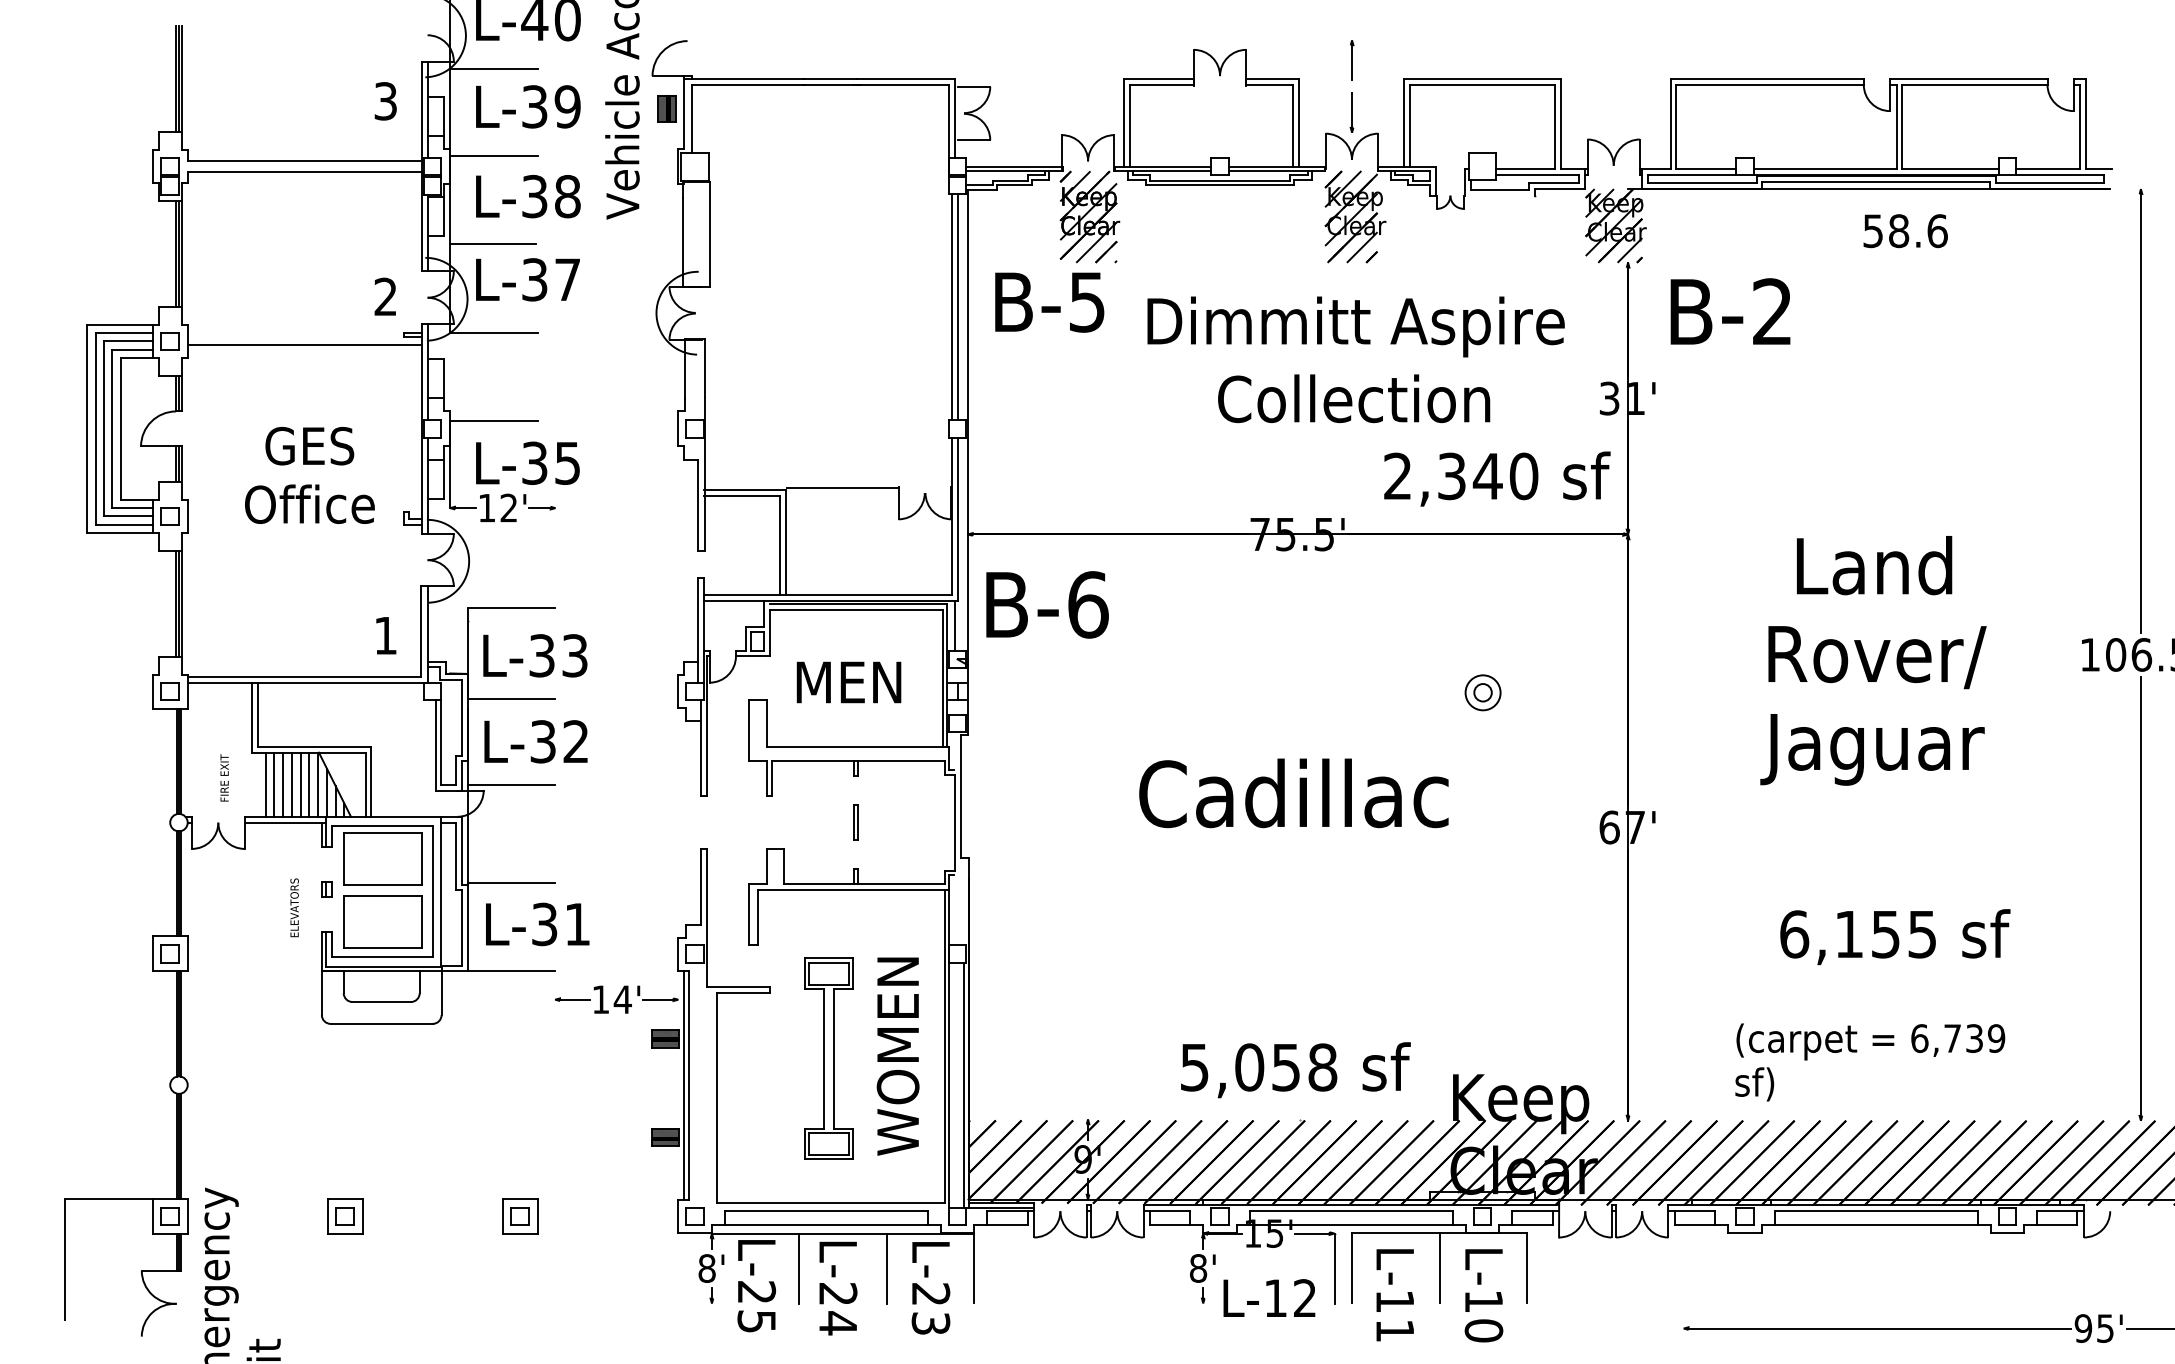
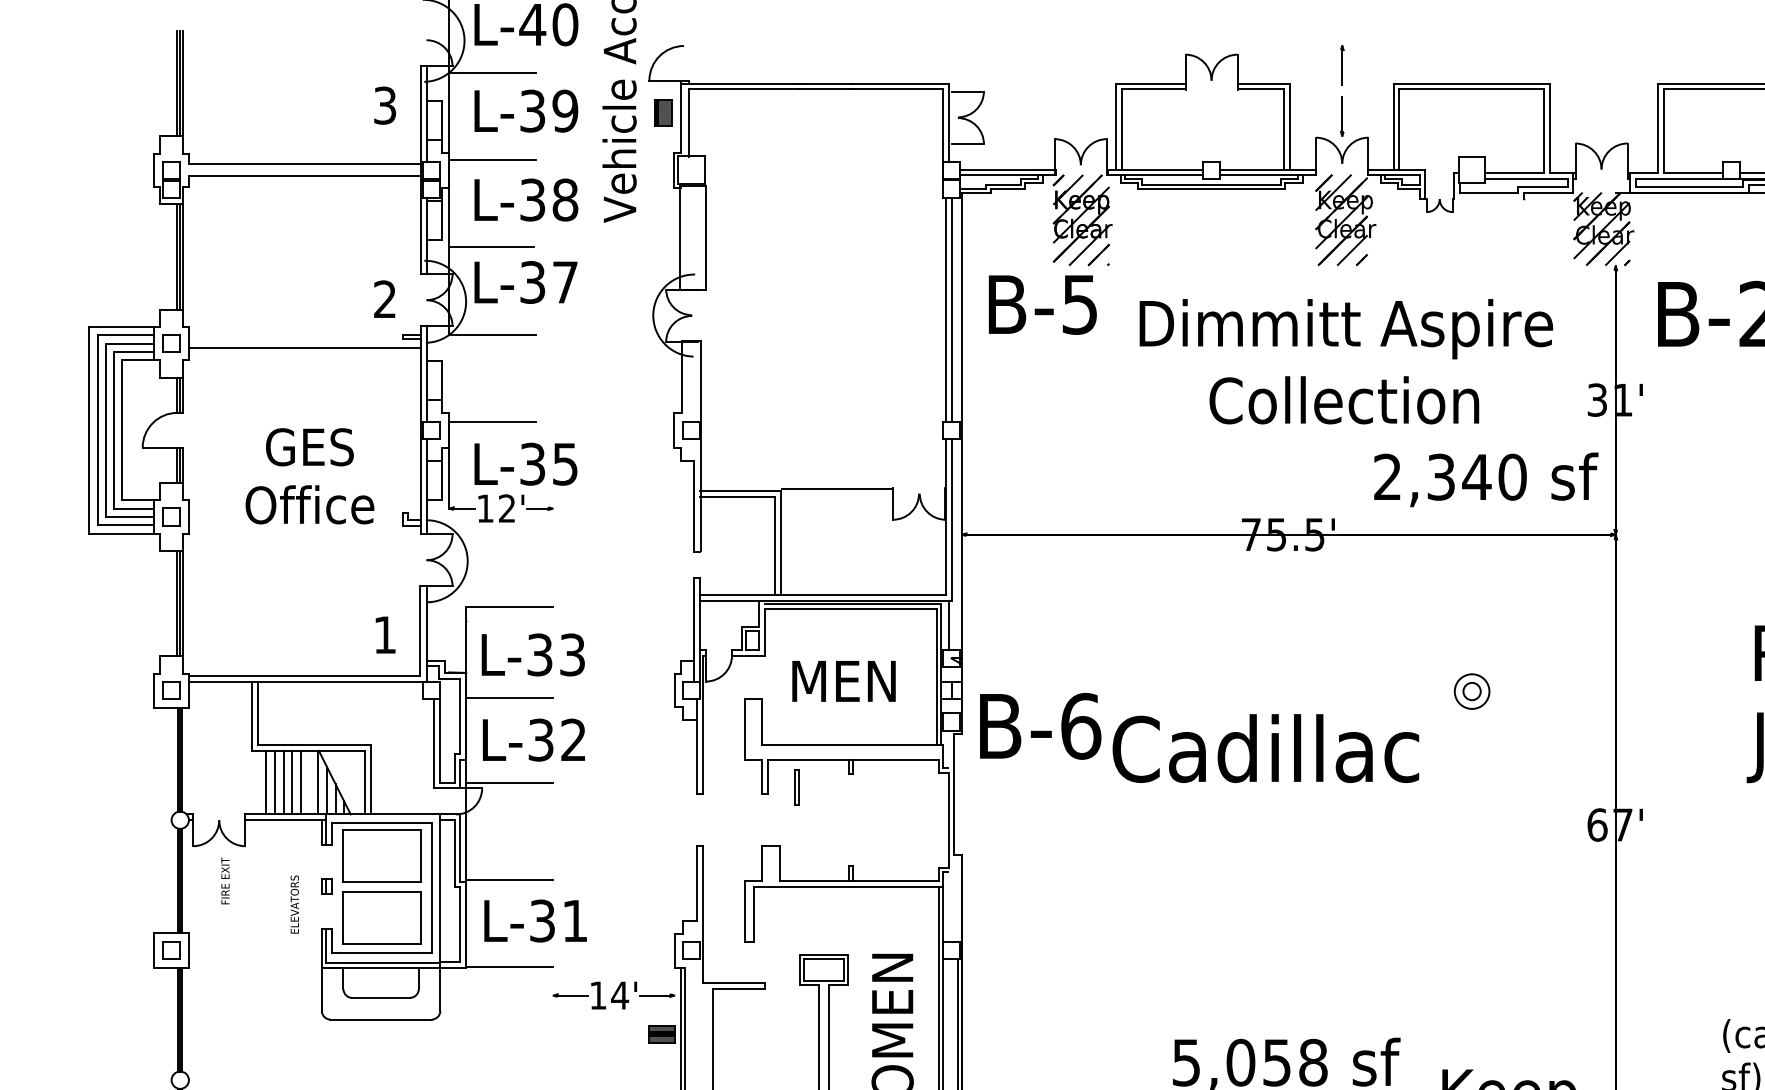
text: (1047, 604) -> (1040, 725), moved
text: (224, 777) -> (225, 880), moved
line: (309, 784) -> (309, 782), removed
text: (1293, 793) -> (1265, 748), moved
part: (855, 822) -> (795, 787), moved

